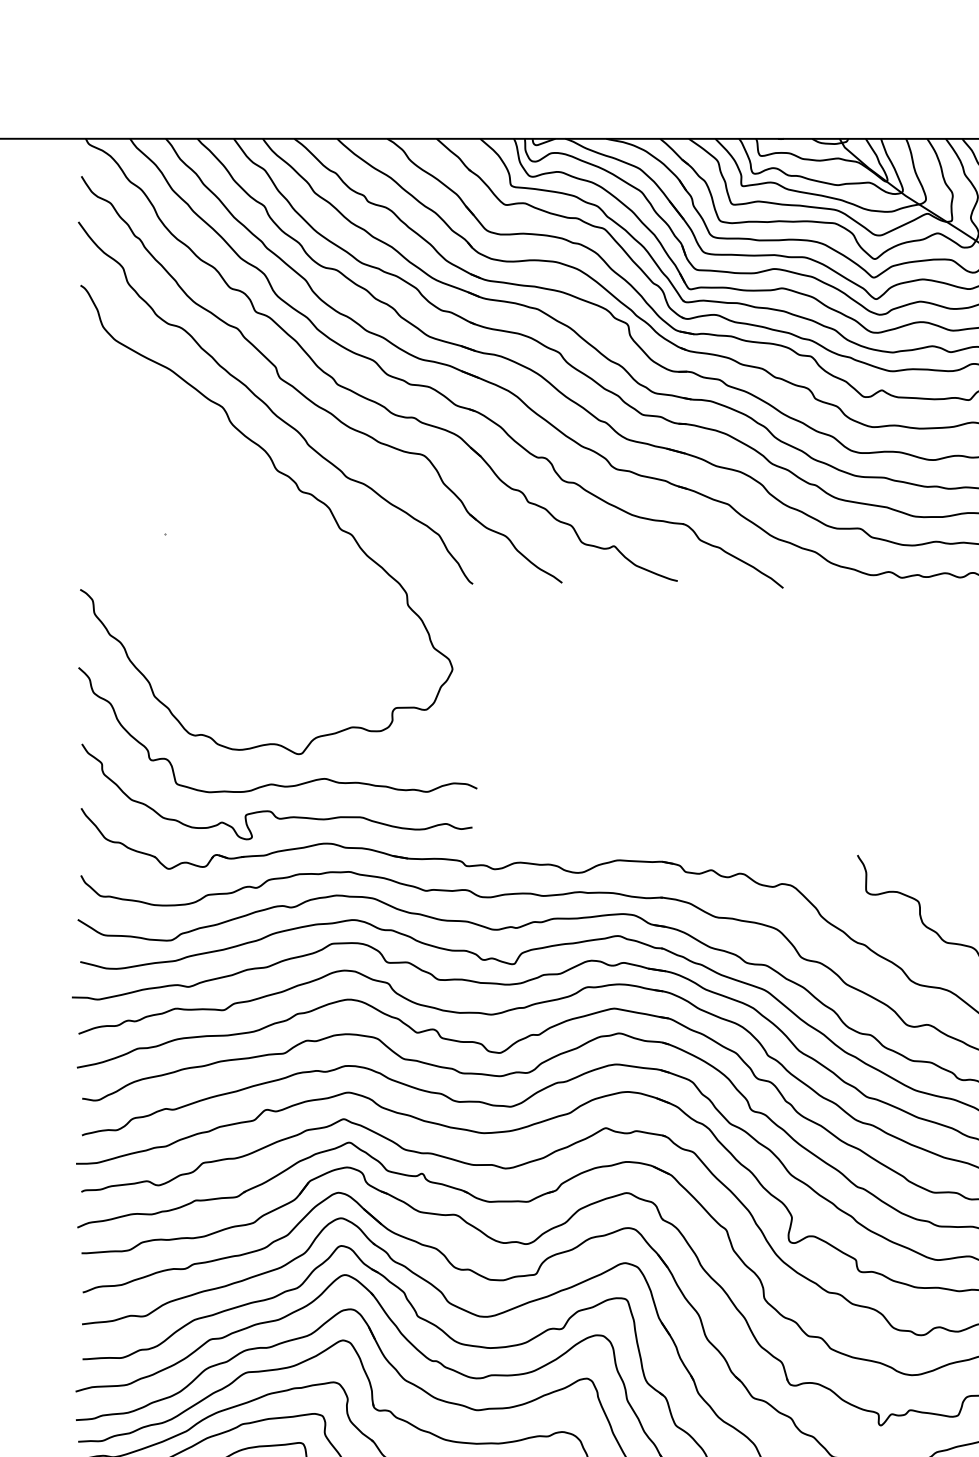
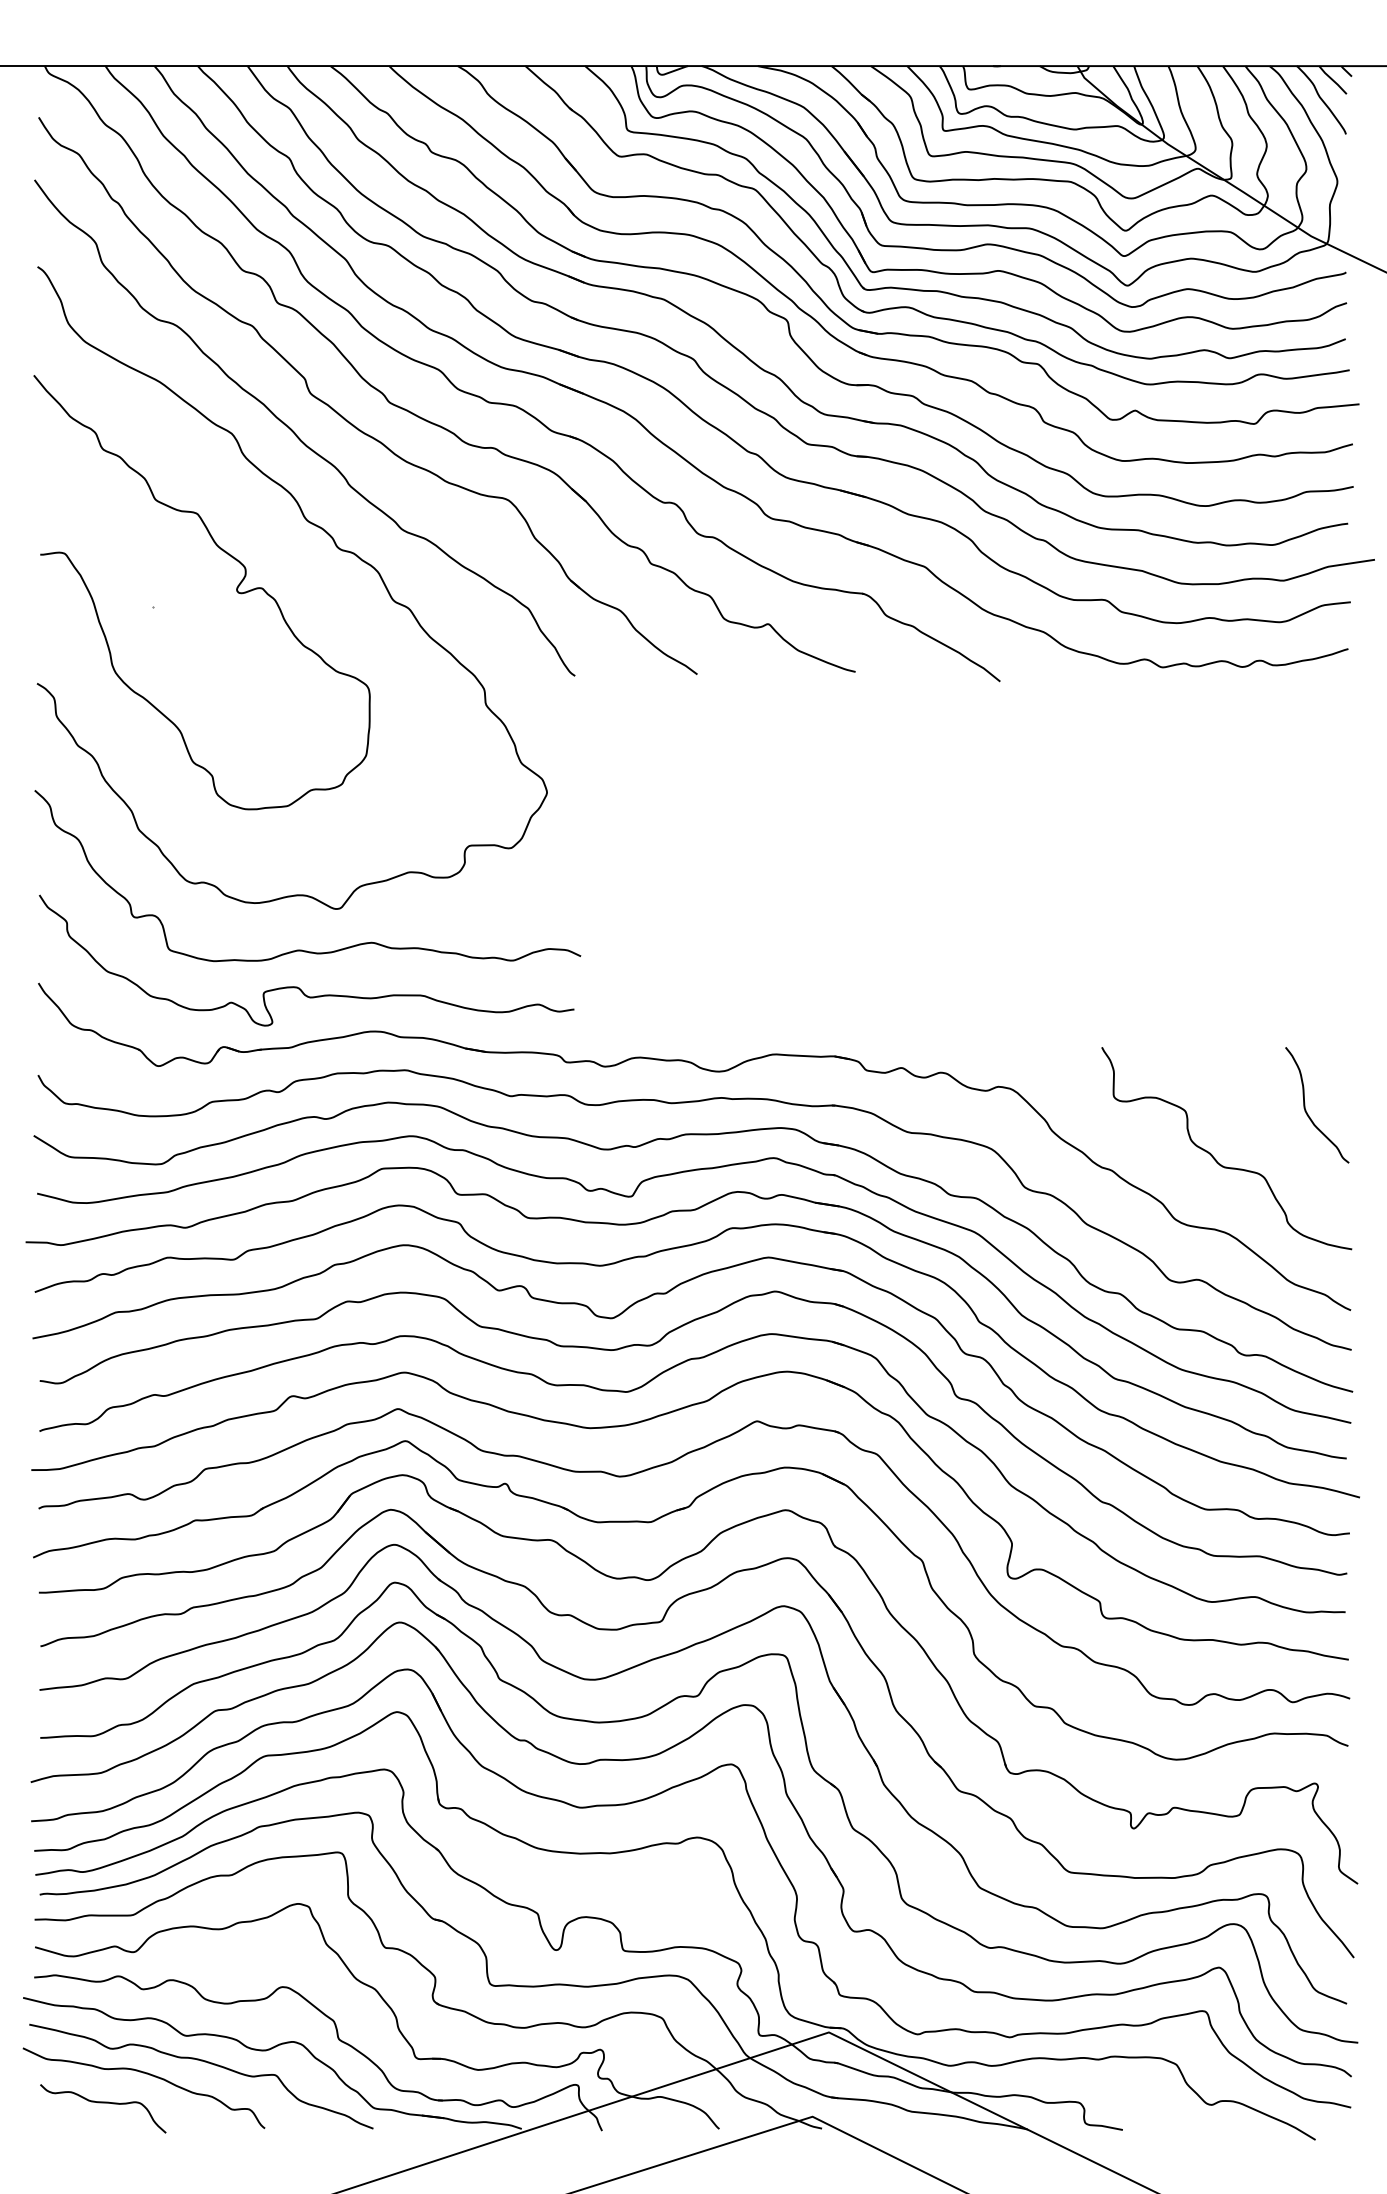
curve: (225, 522) -> (236, 591), added

